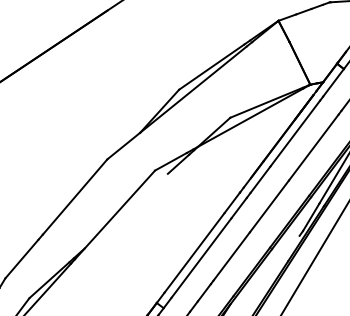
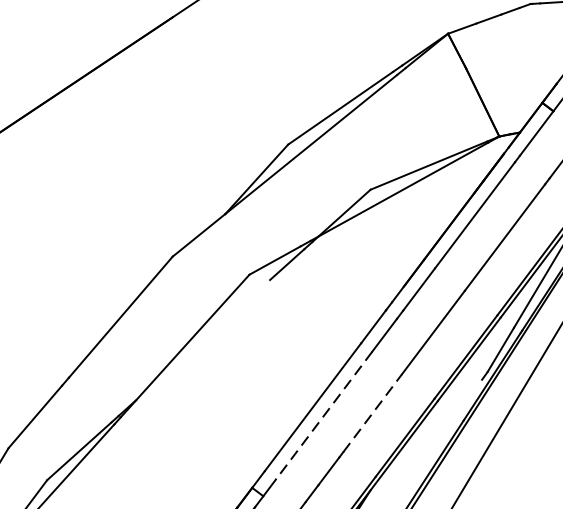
line: (231, 256) -> (372, 413), solid -> dashed
line: (201, 258) -> (324, 416), solid -> dashed

